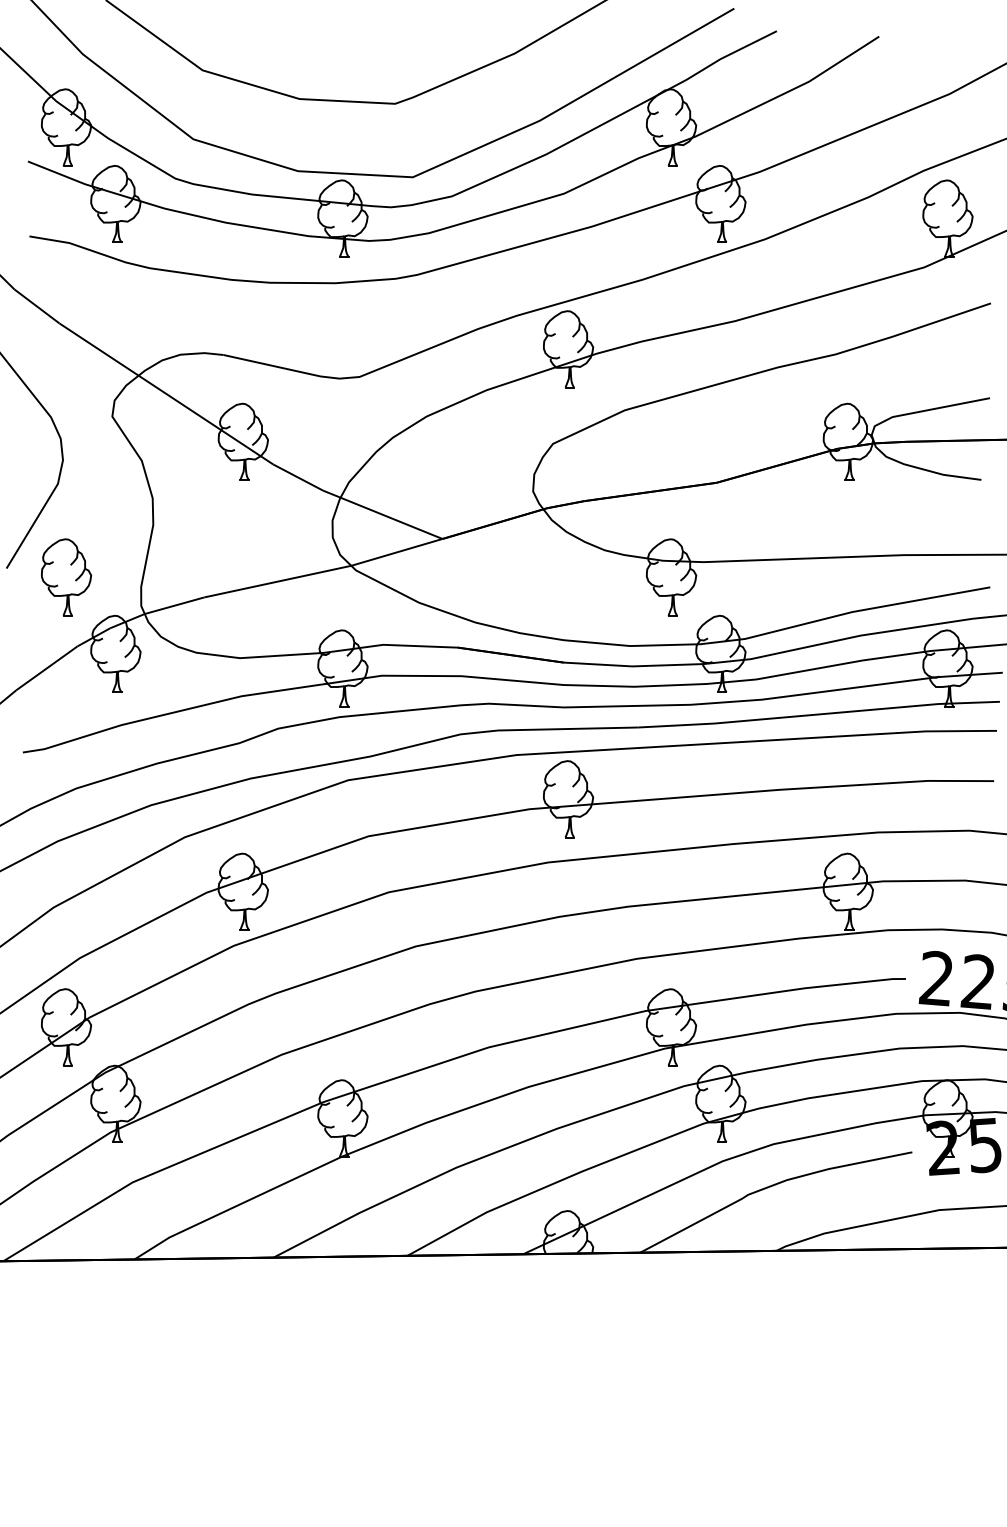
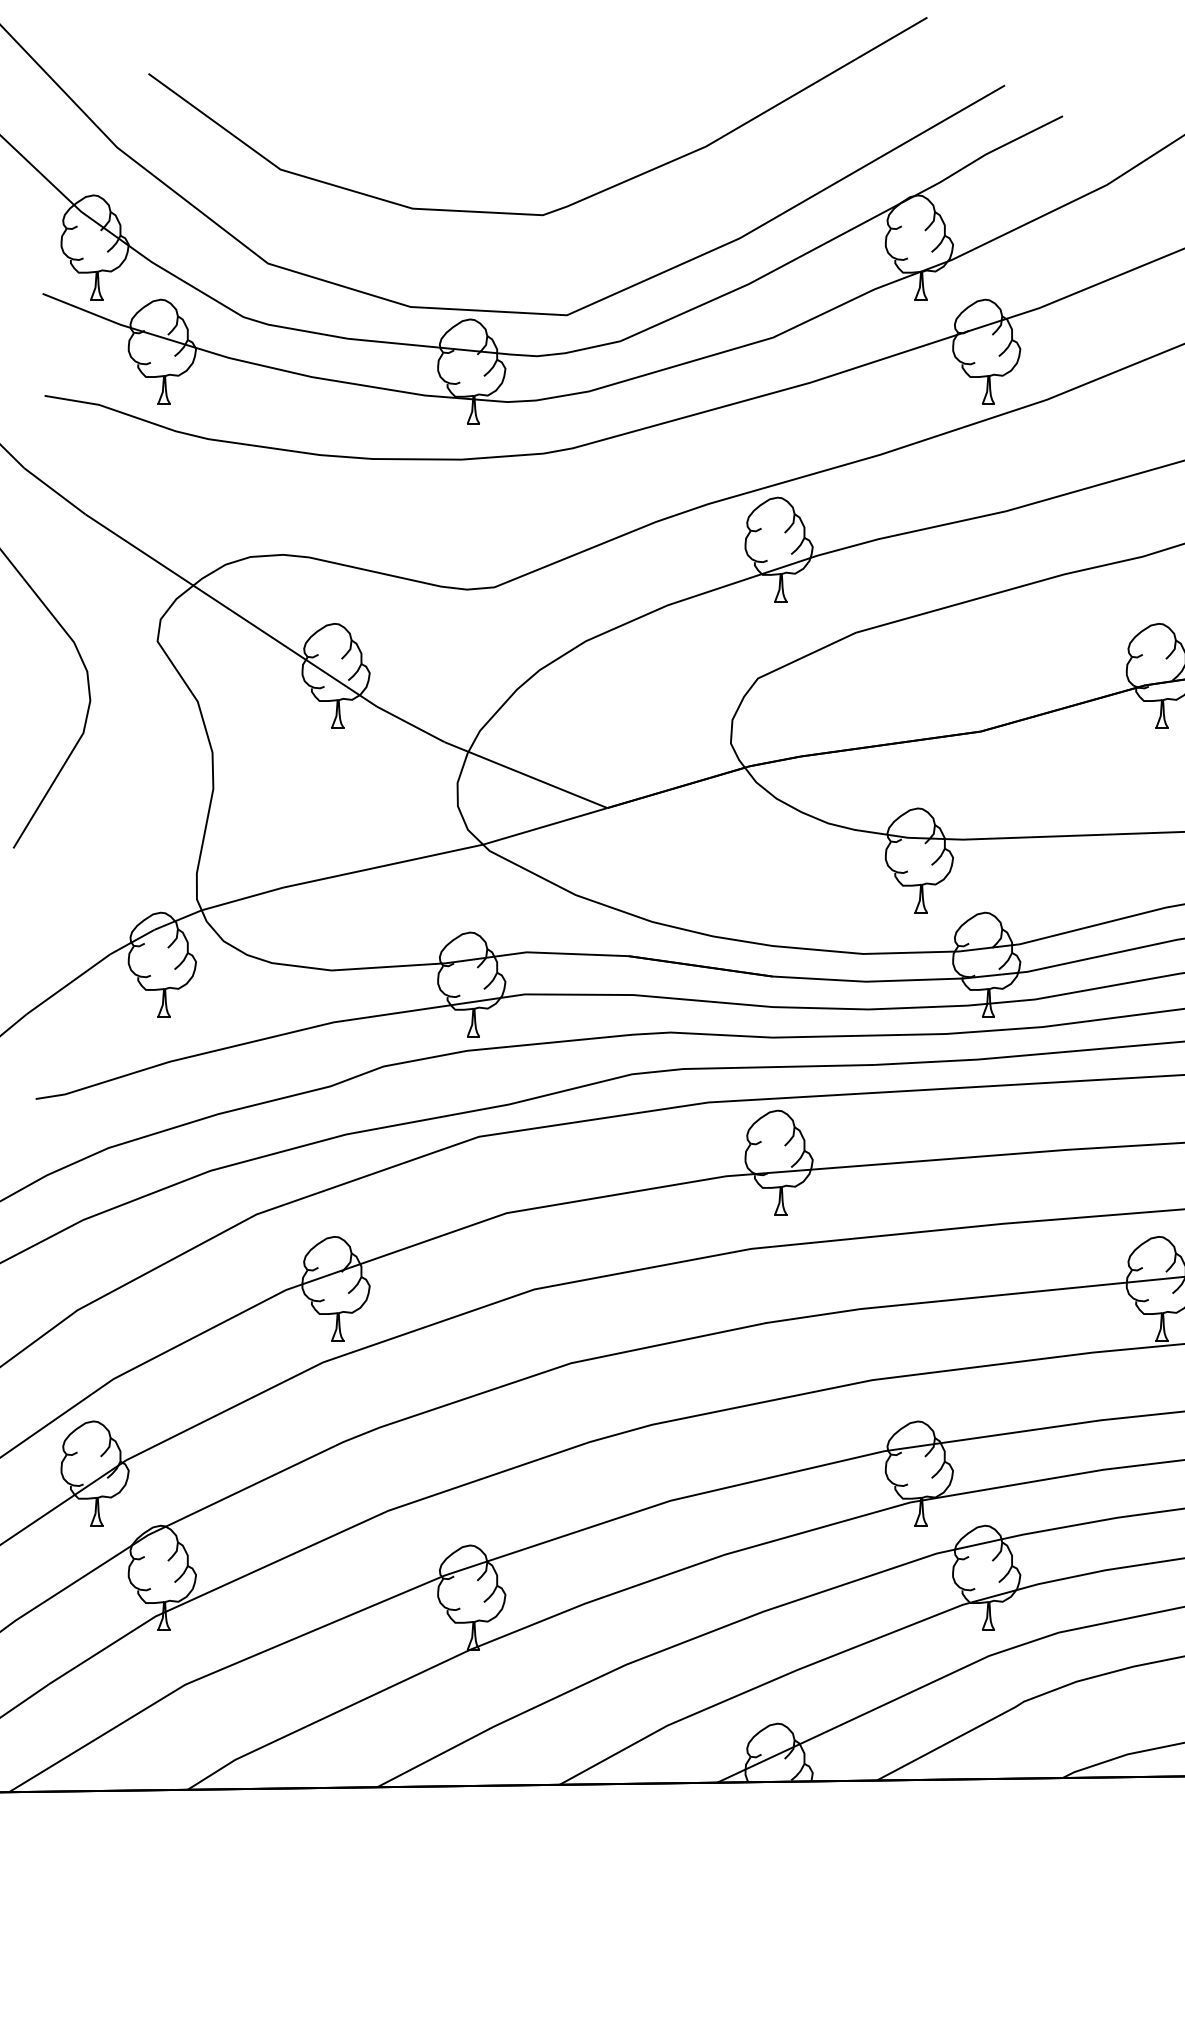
part: (66, 577) -> (95, 860), removed

